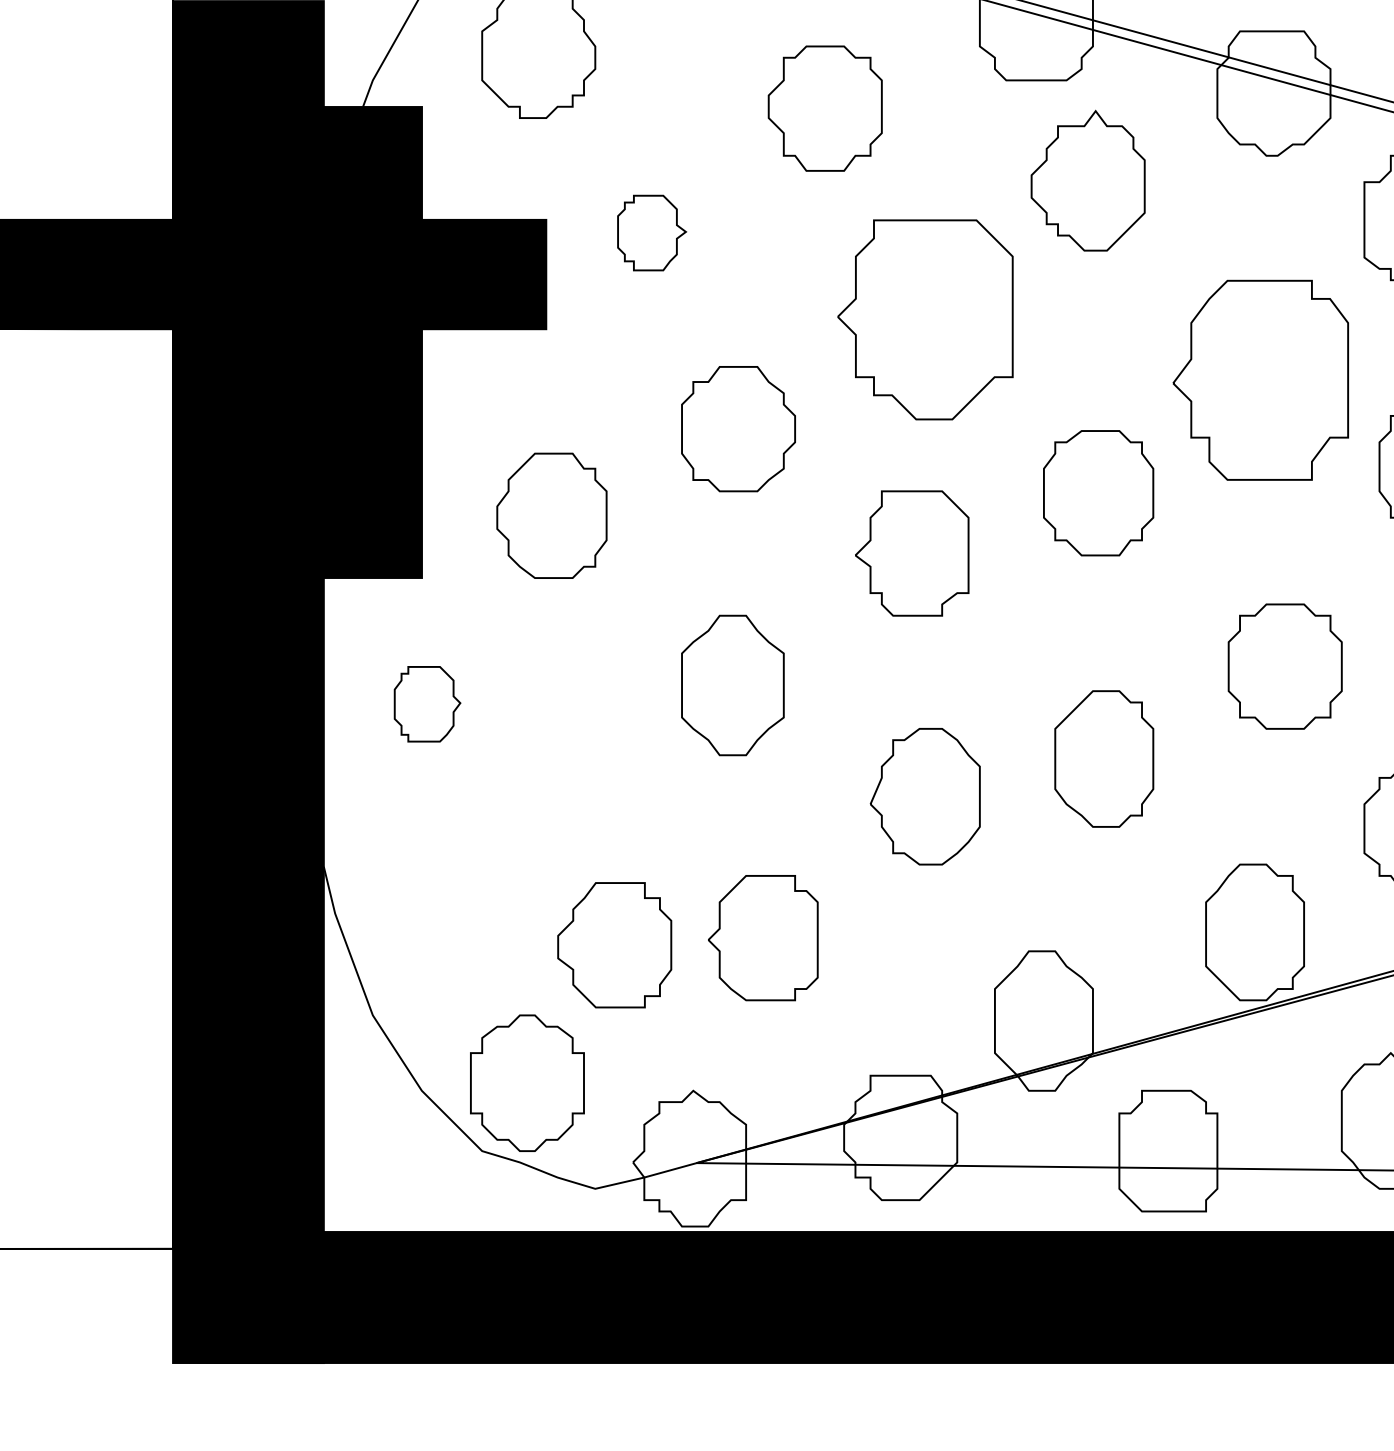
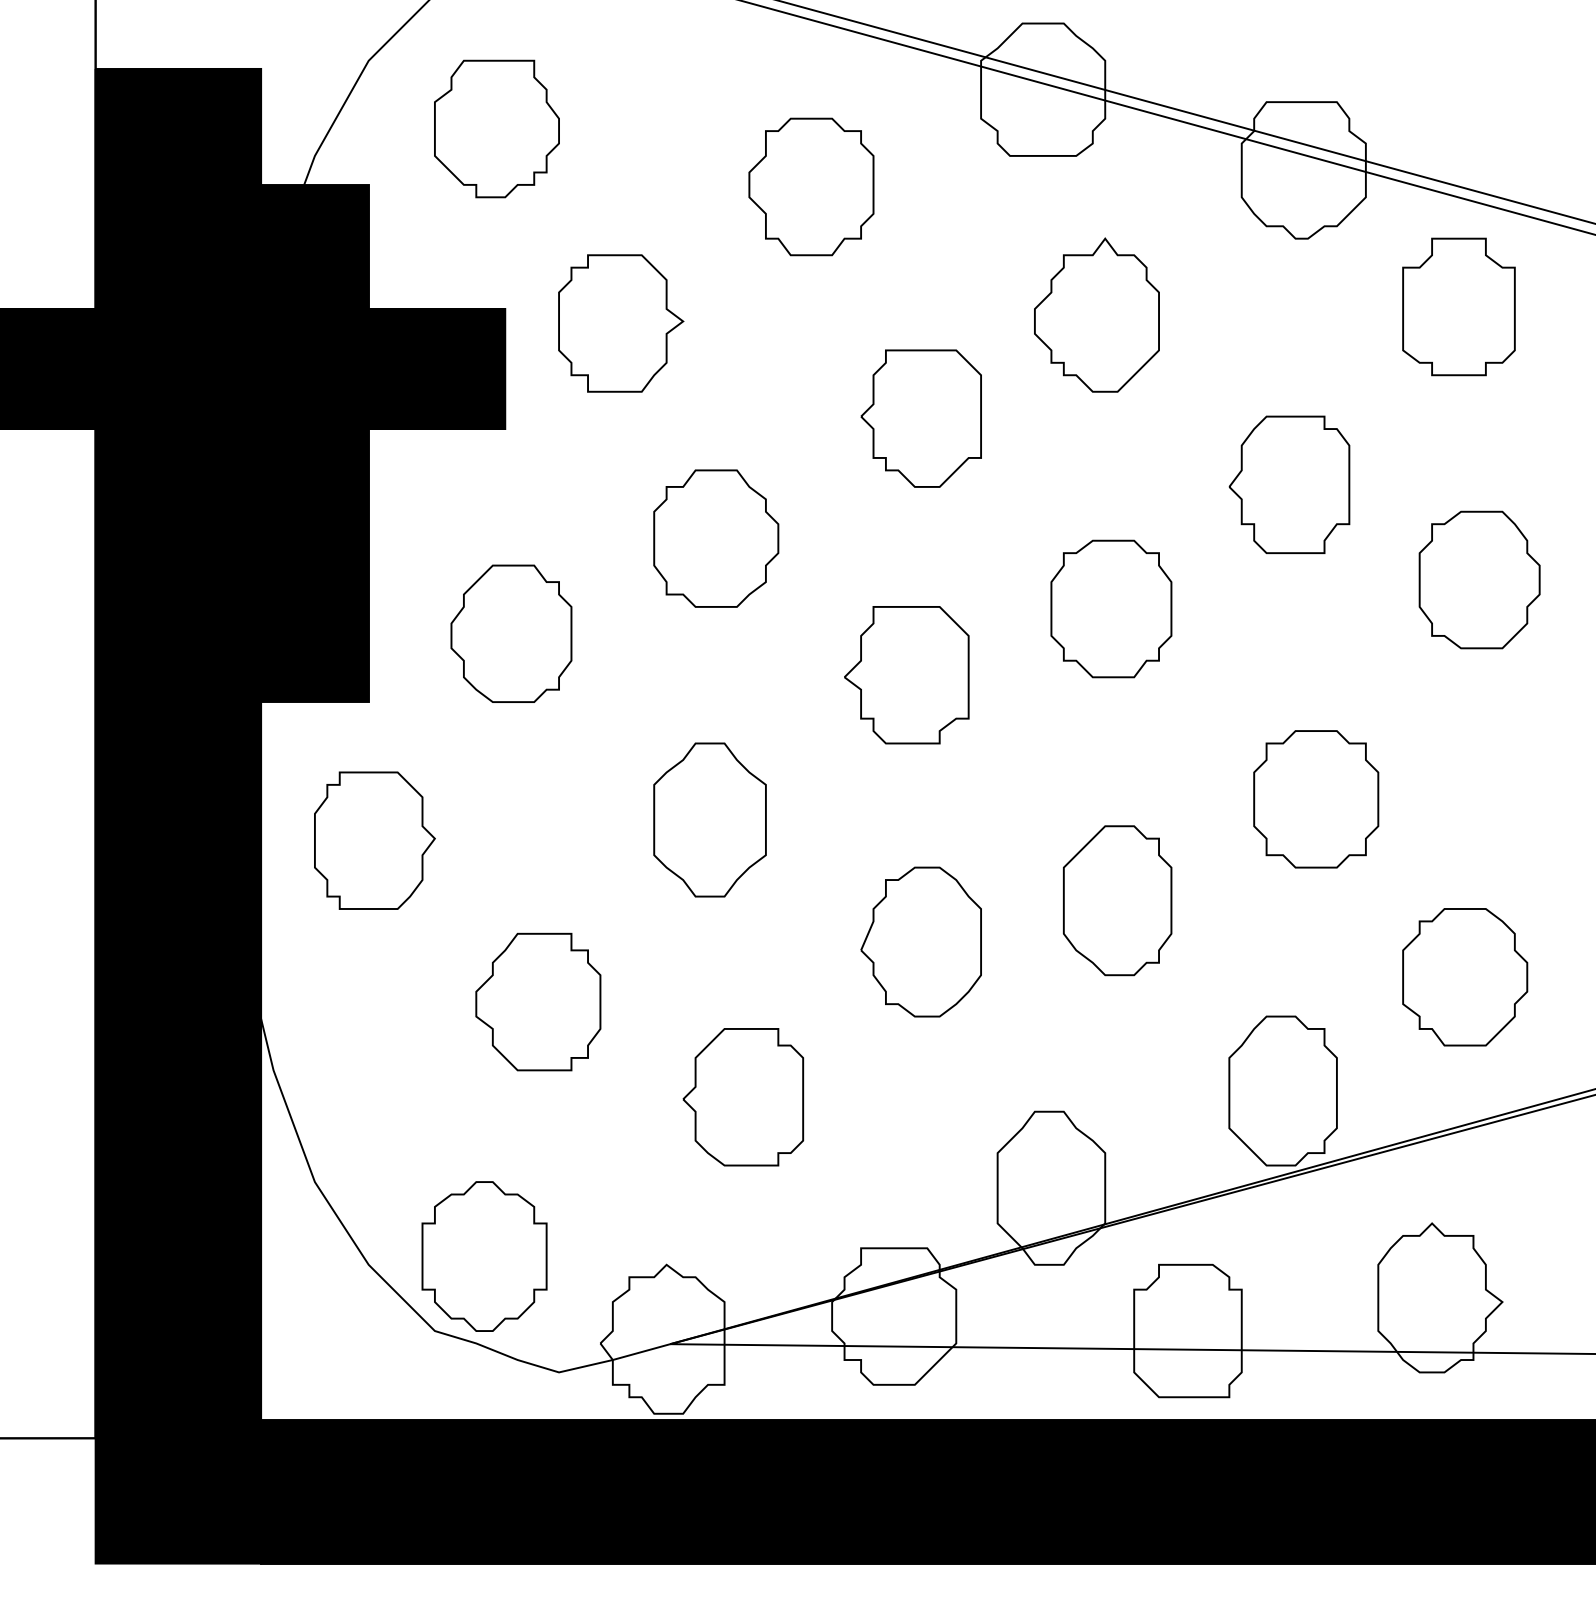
part: (1087, 180) -> (1096, 314), moved
part: (652, 233) -> (621, 323), size x1.67
part: (924, 319) -> (920, 418), size x0.62
part: (1260, 379) -> (1289, 484), size x0.62
part: (427, 704) -> (374, 840), size x1.67
part: (614, 944) -> (538, 1001), moved

